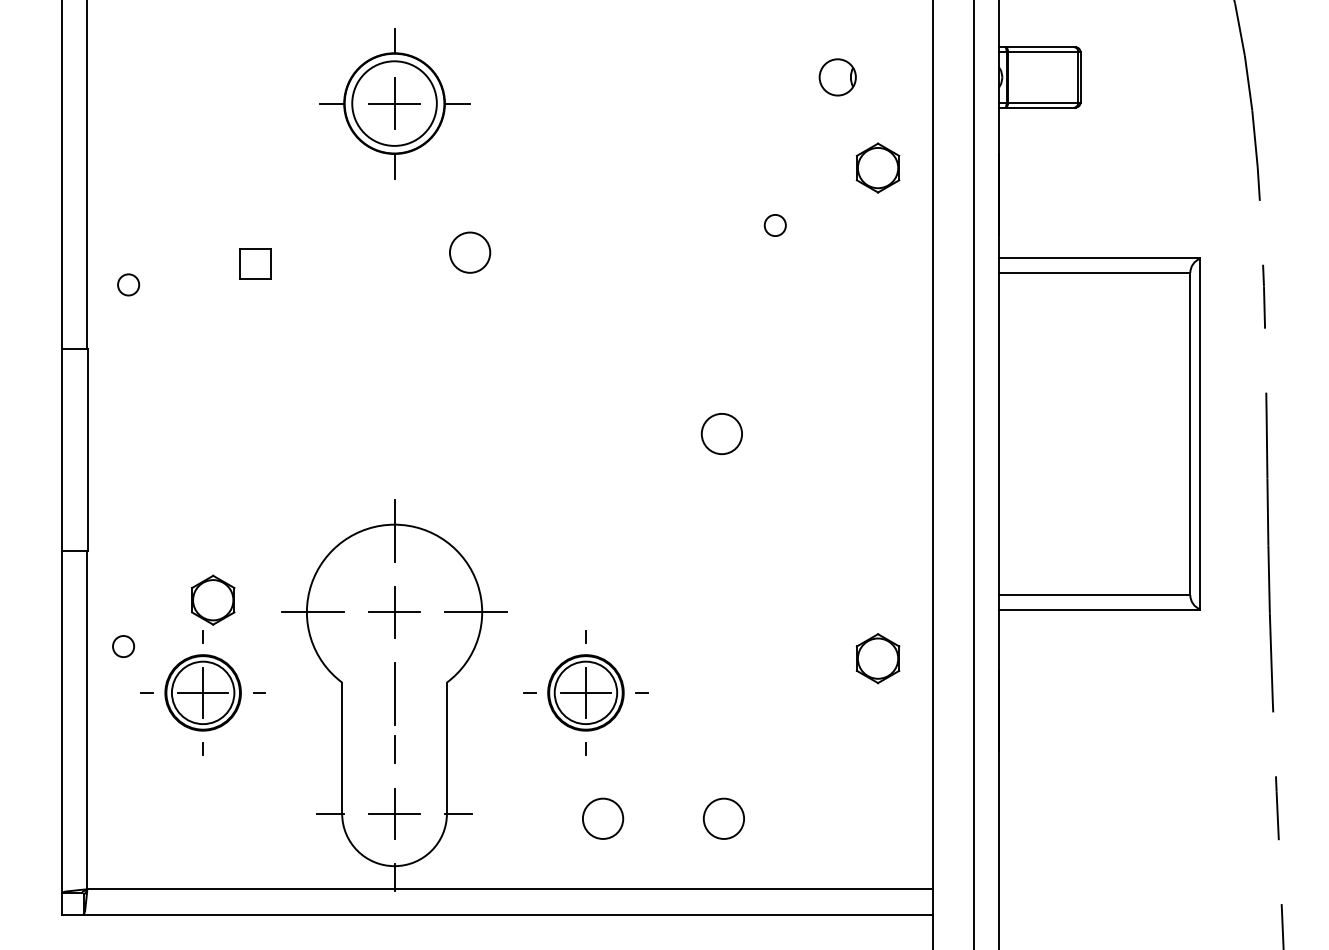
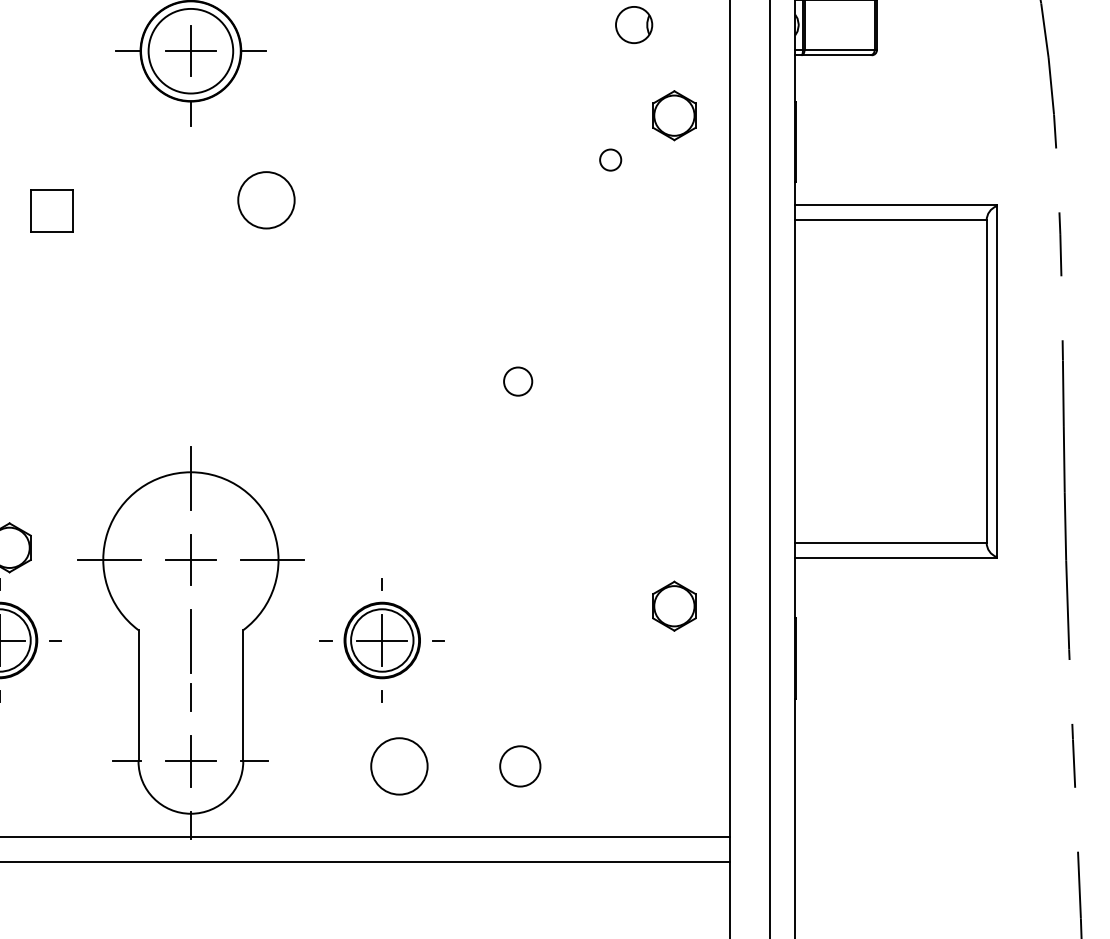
circle: (774, 225) -> (609, 160), moved
circle: (469, 252) -> (265, 200), size x1.4
part: (255, 263) -> (51, 211), size x1.4
circle: (721, 433) -> (517, 381), size x0.7
circle: (602, 818) -> (398, 766), size x1.4

